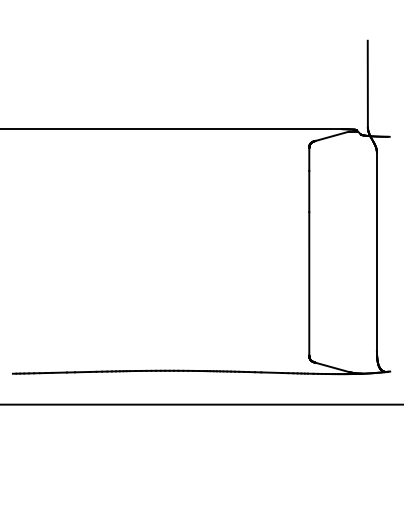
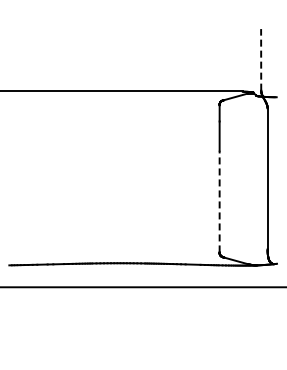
line: (368, 83) -> (261, 59), solid -> dashed
line: (309, 283) -> (219, 201), solid -> dashed

